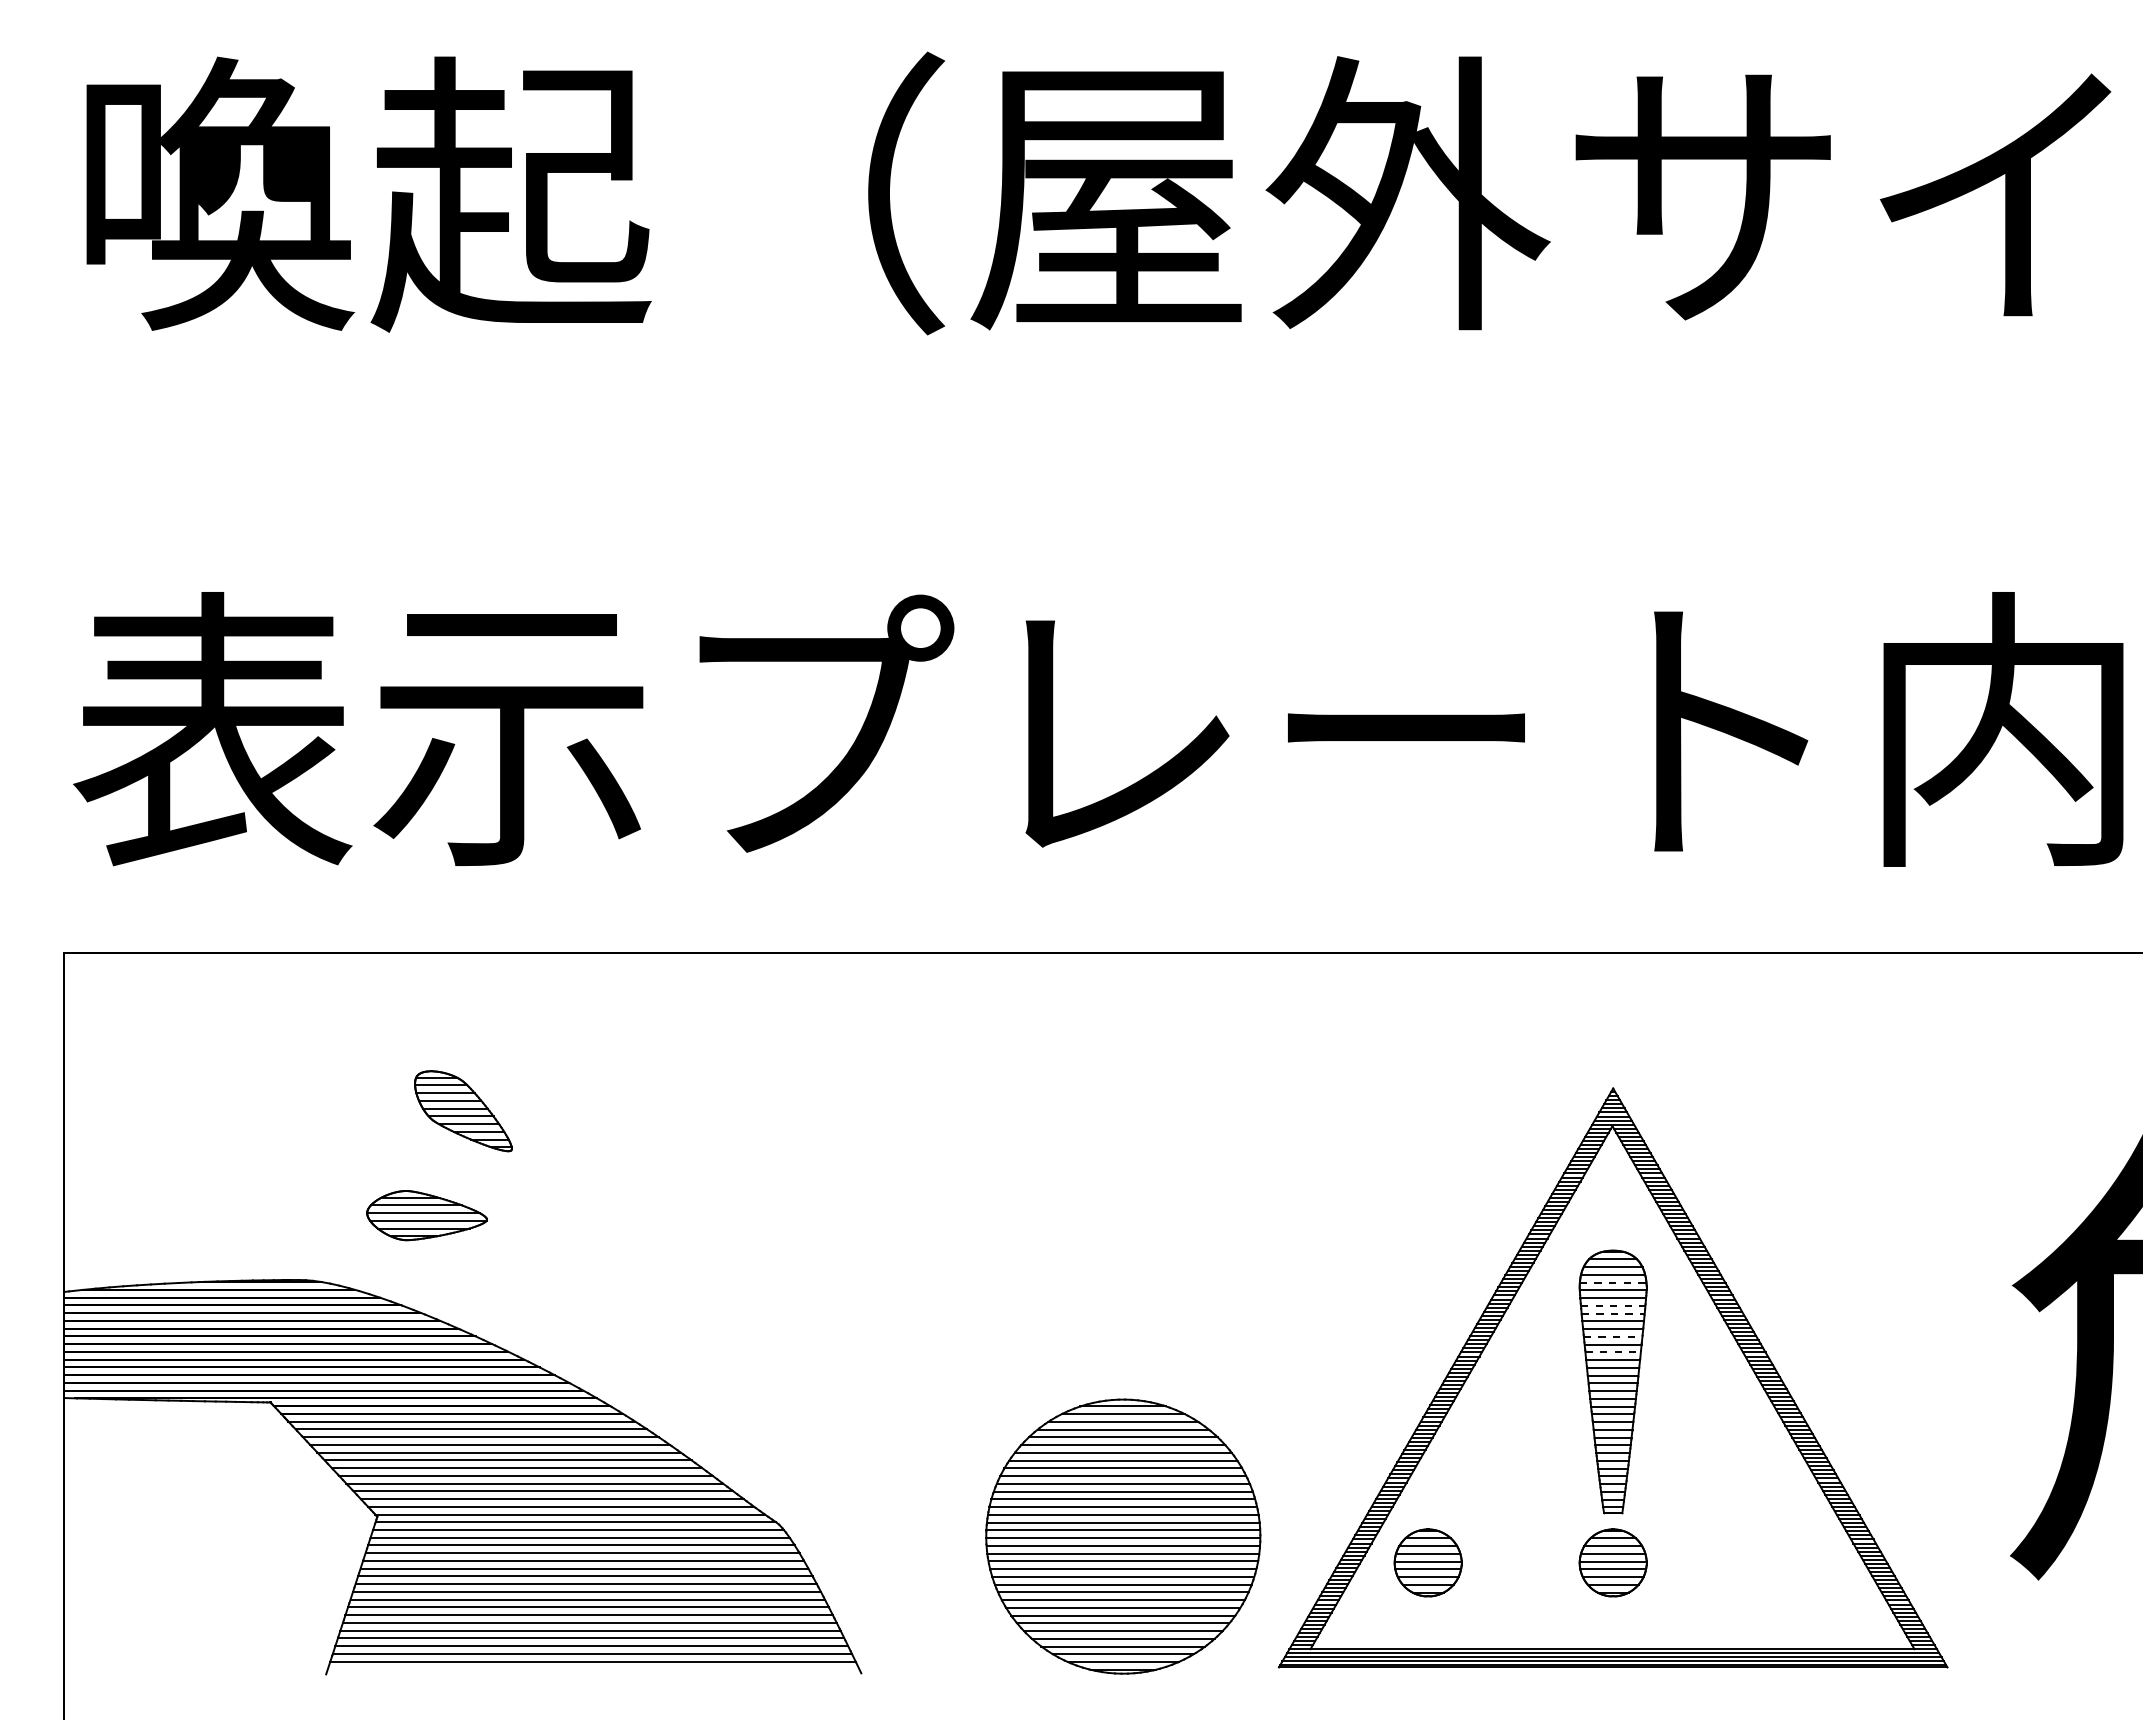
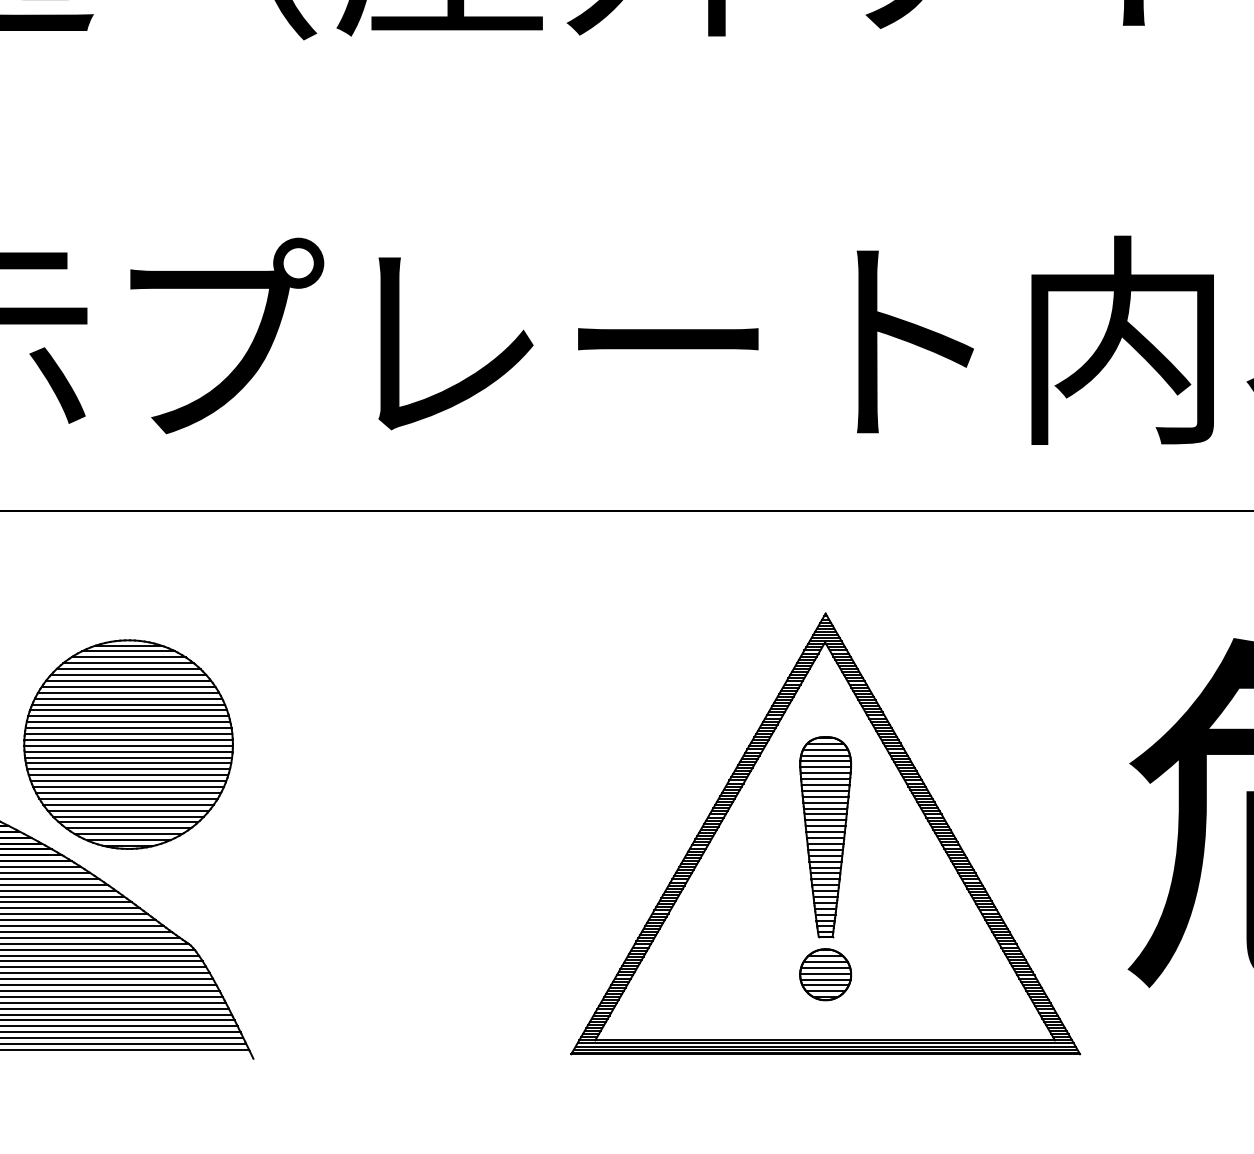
line: (1613, 1282) -> (825, 761), dashed -> solid
line: (1613, 1305) -> (825, 778), dashed -> solid
line: (1613, 1313) -> (825, 784), dashed -> solid
line: (1613, 1336) -> (825, 802), dashed -> solid
line: (1613, 1352) -> (825, 814), dashed -> solid
part: (1123, 1536) -> (128, 744), moved
part: (1427, 1562) -> (684, 974), removed

